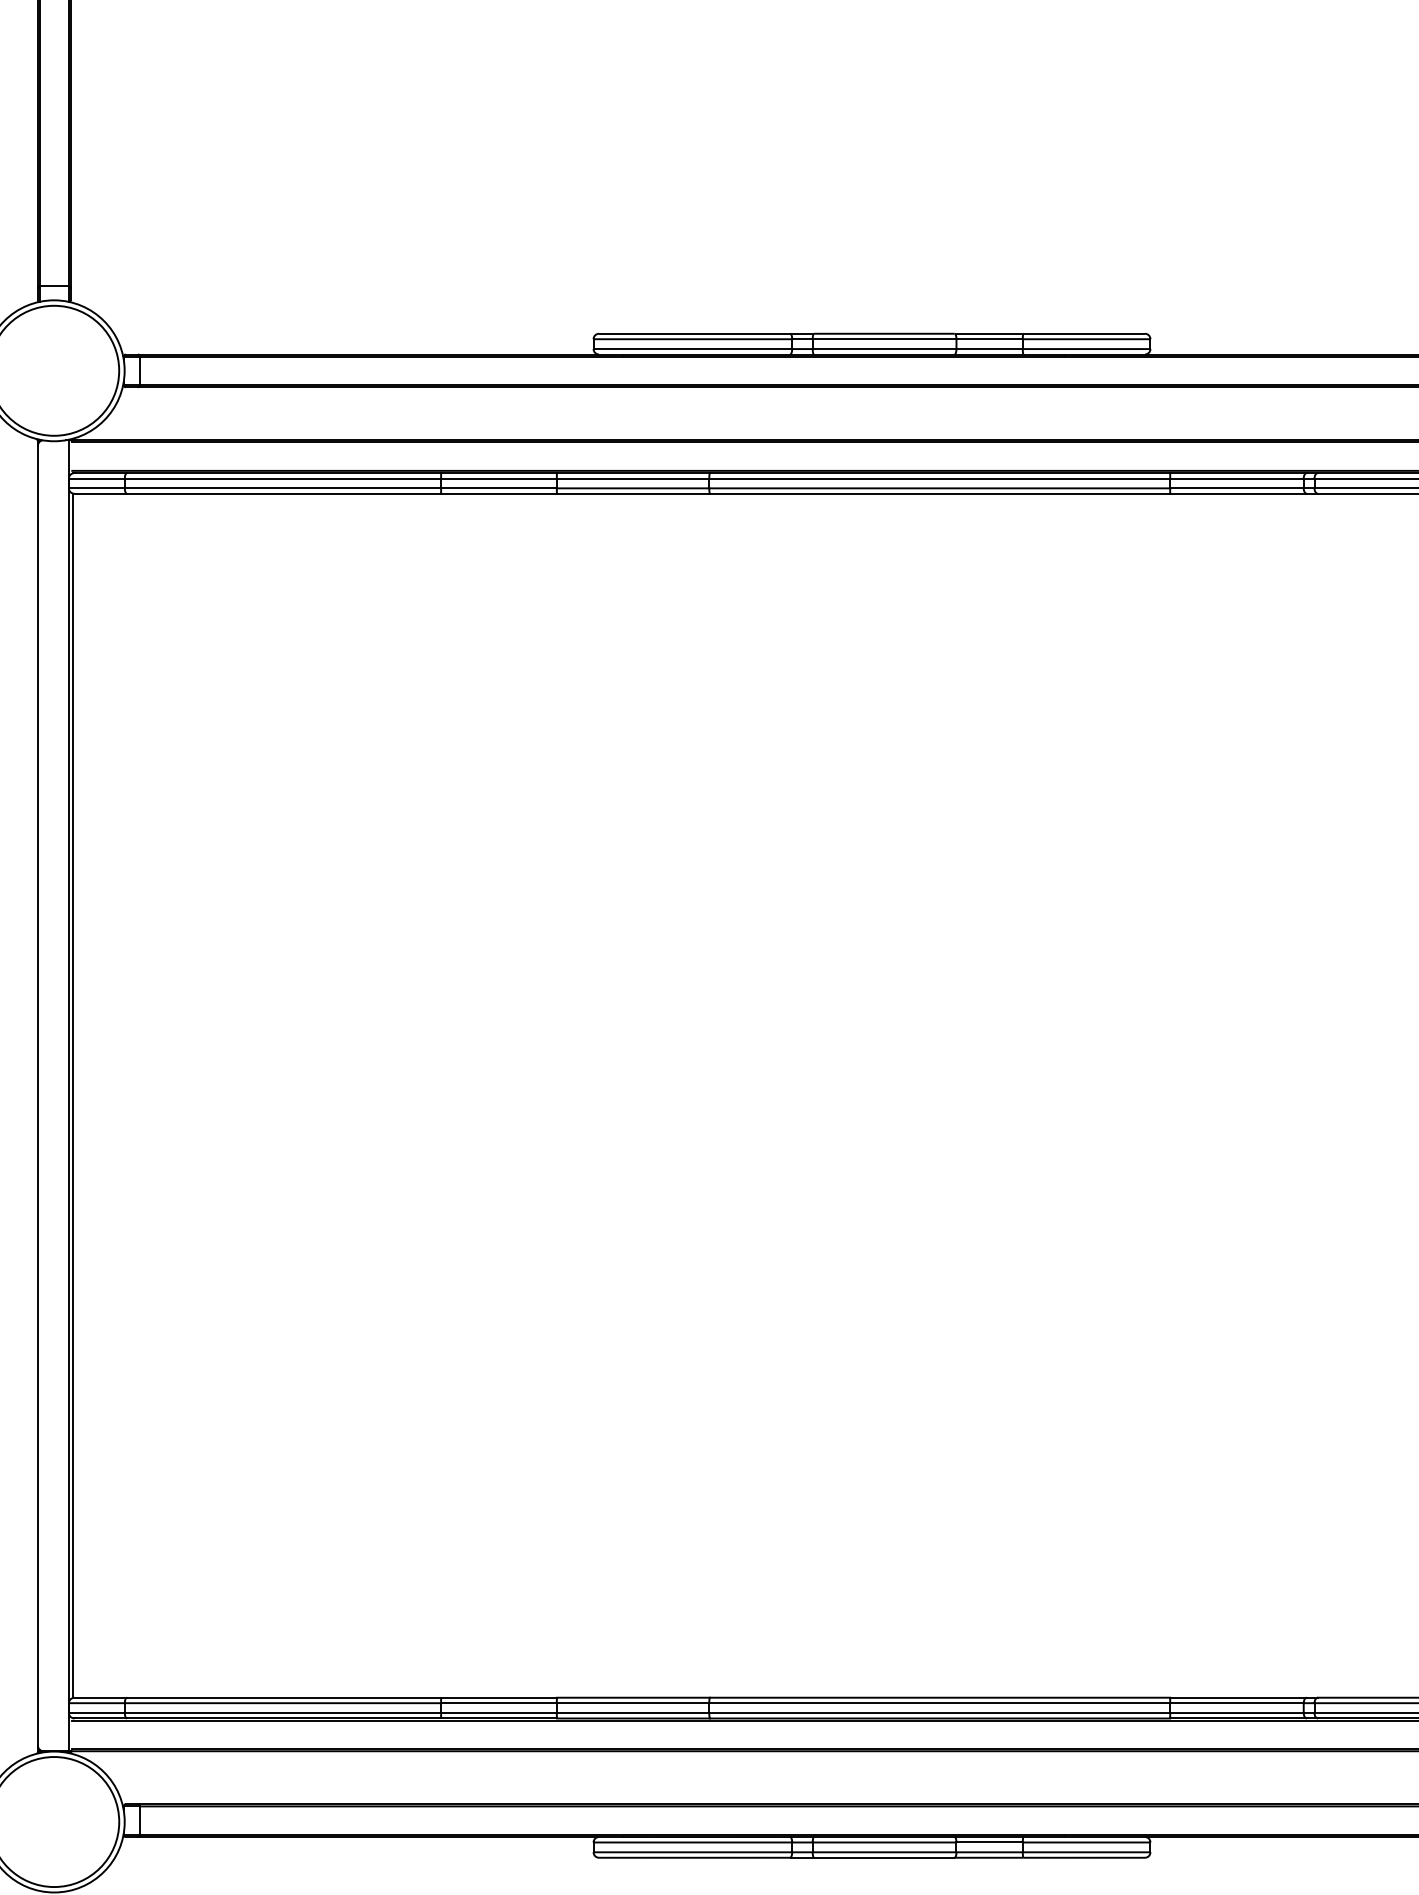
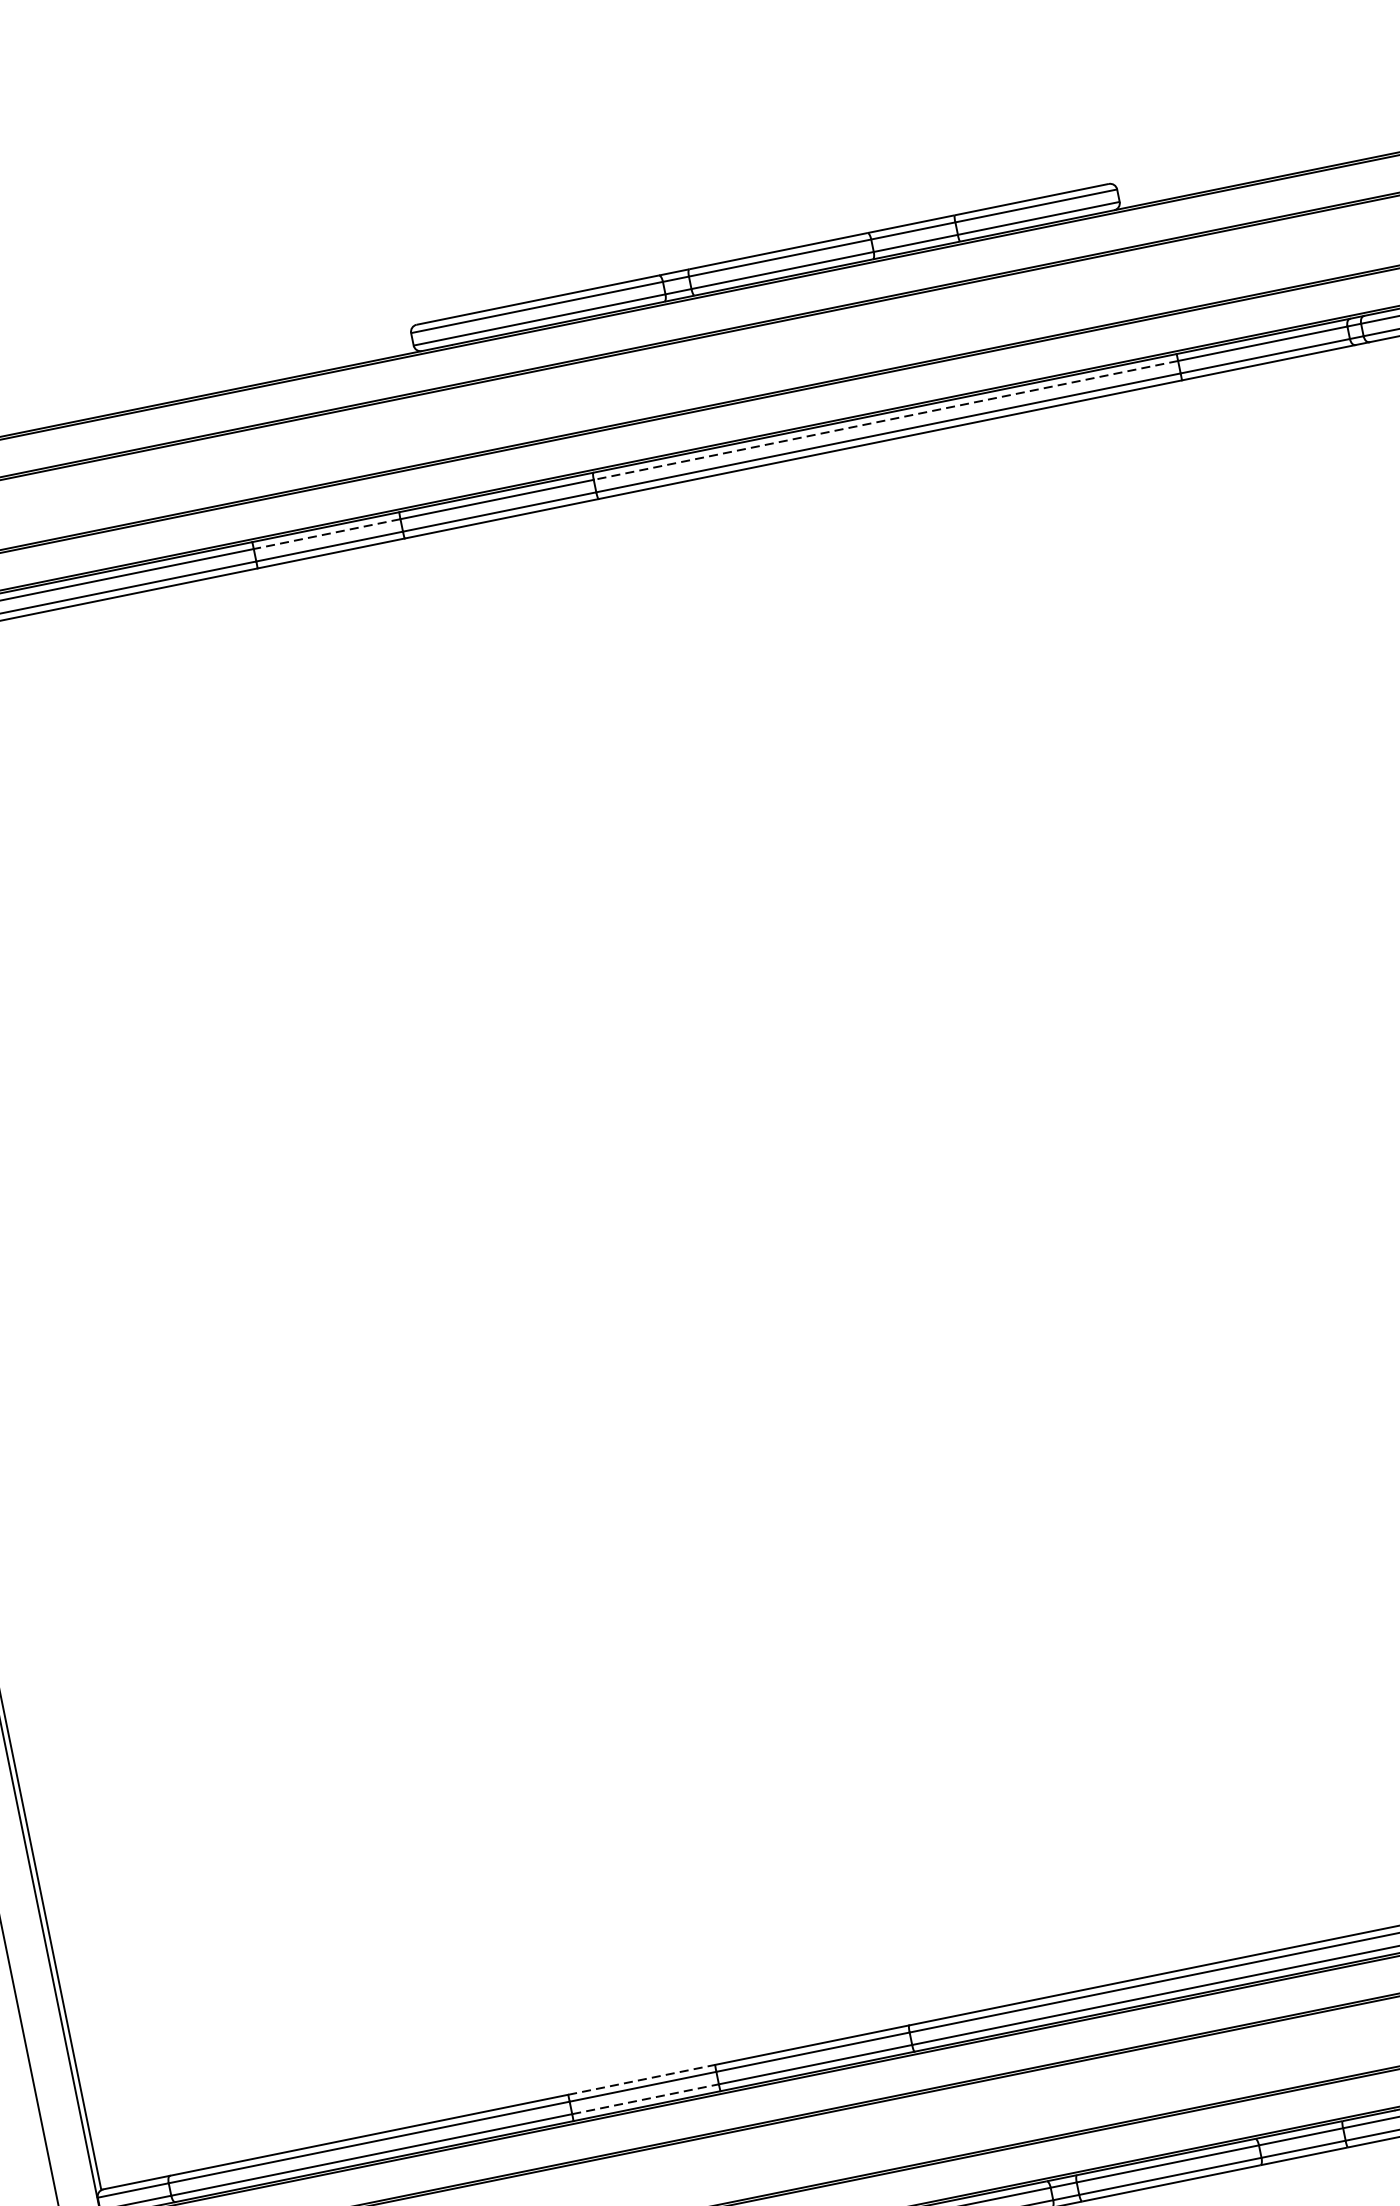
line: (498, 478) -> (326, 534), solid -> dashed
line: (939, 478) -> (885, 420), solid -> dashed
line: (499, 1697) -> (642, 2079), solid -> dashed
line: (498, 1713) -> (645, 2099), solid -> dashed

